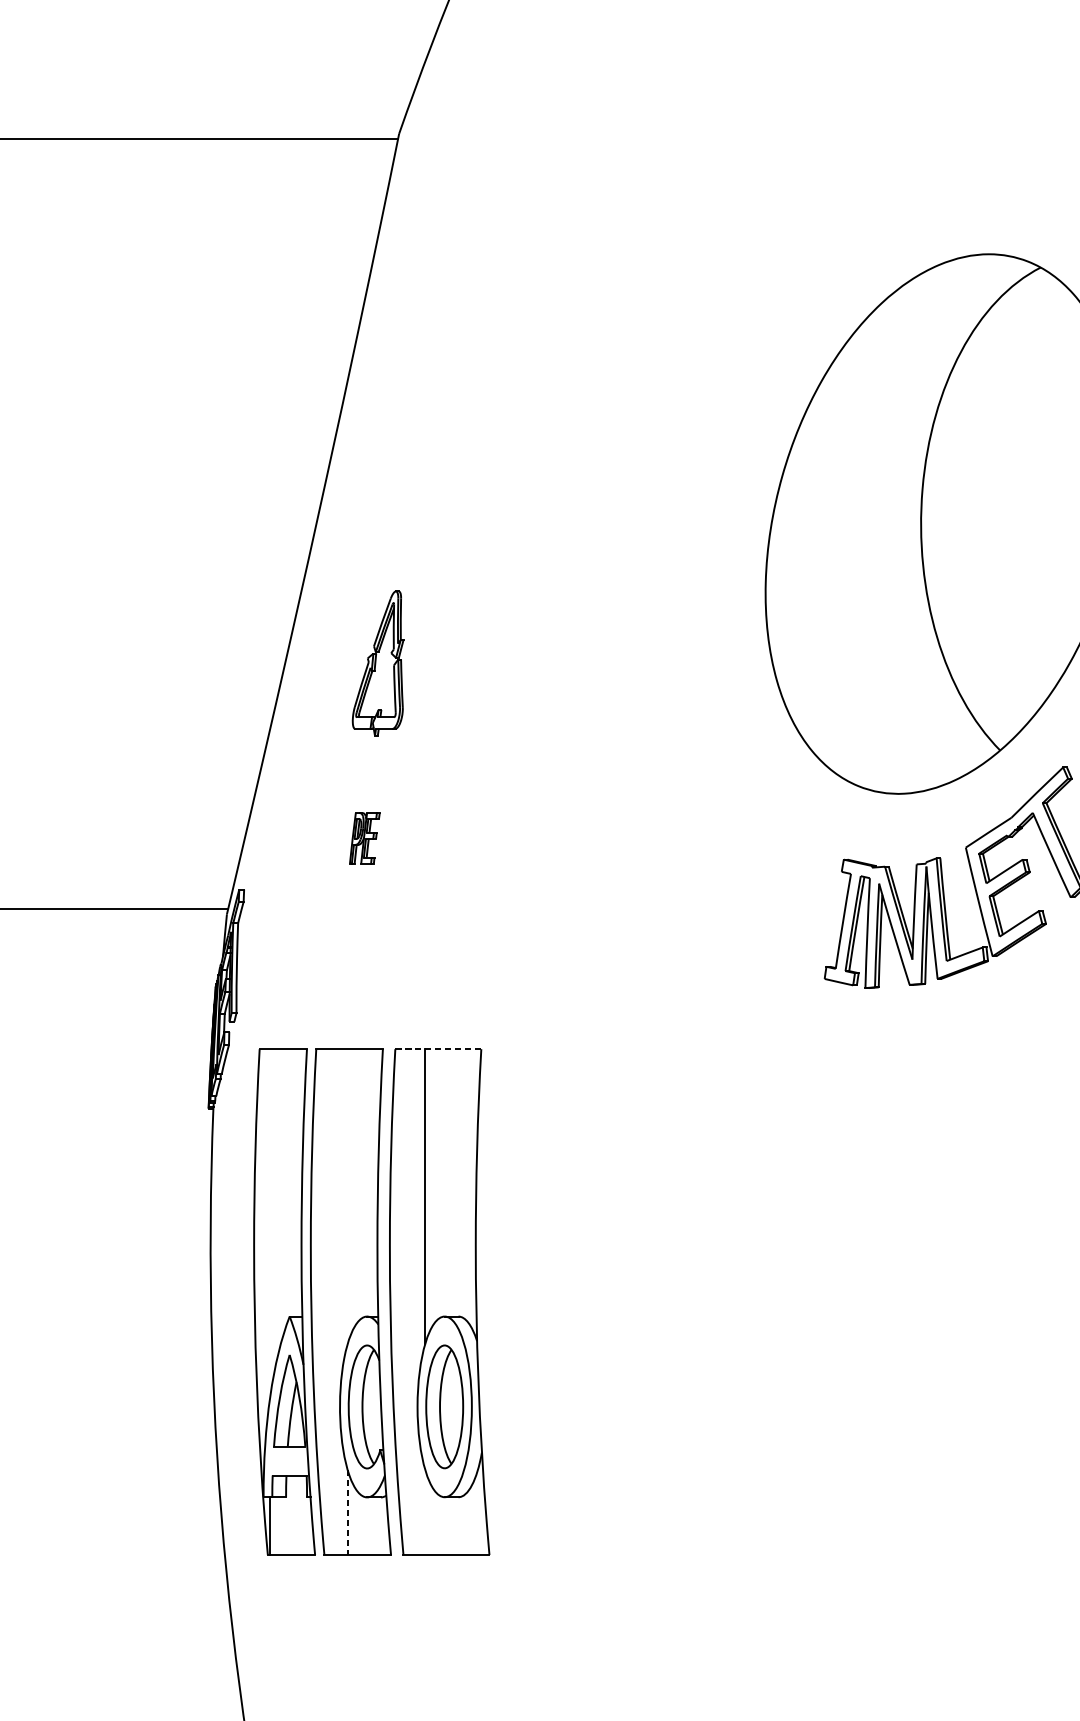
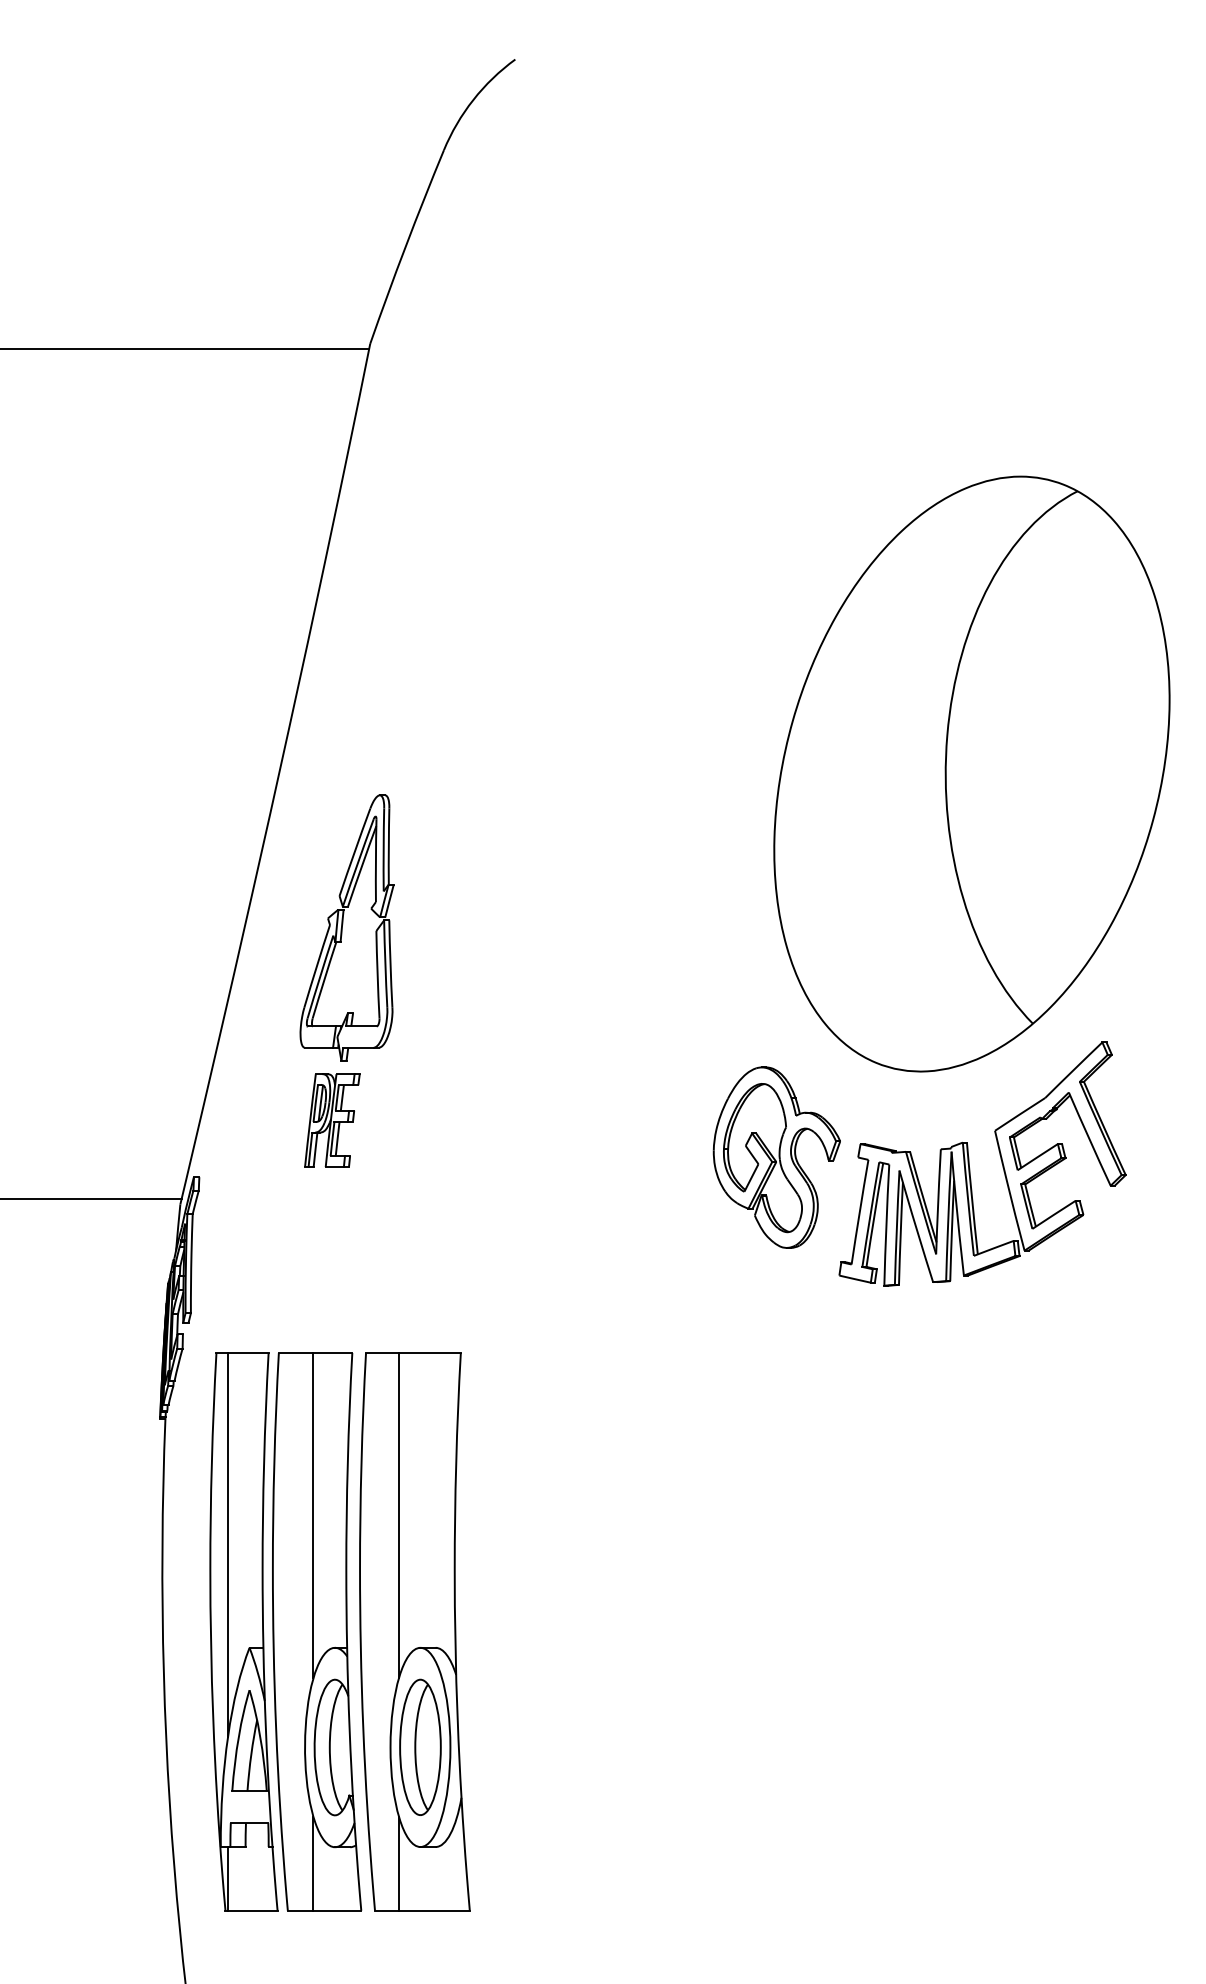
part: (377, 663) -> (346, 927), size x1.67
part: (364, 838) -> (332, 1120), size x1.67
part: (767, 871) -> (776, 1157), added
line: (437, 1049) -> (412, 1353), dashed -> solid
line: (347, 1196) -> (313, 1515), added
line: (270, 1222) -> (228, 1544), added
line: (347, 1512) -> (313, 1863), dashed -> solid
line: (424, 1512) -> (398, 1863), added

